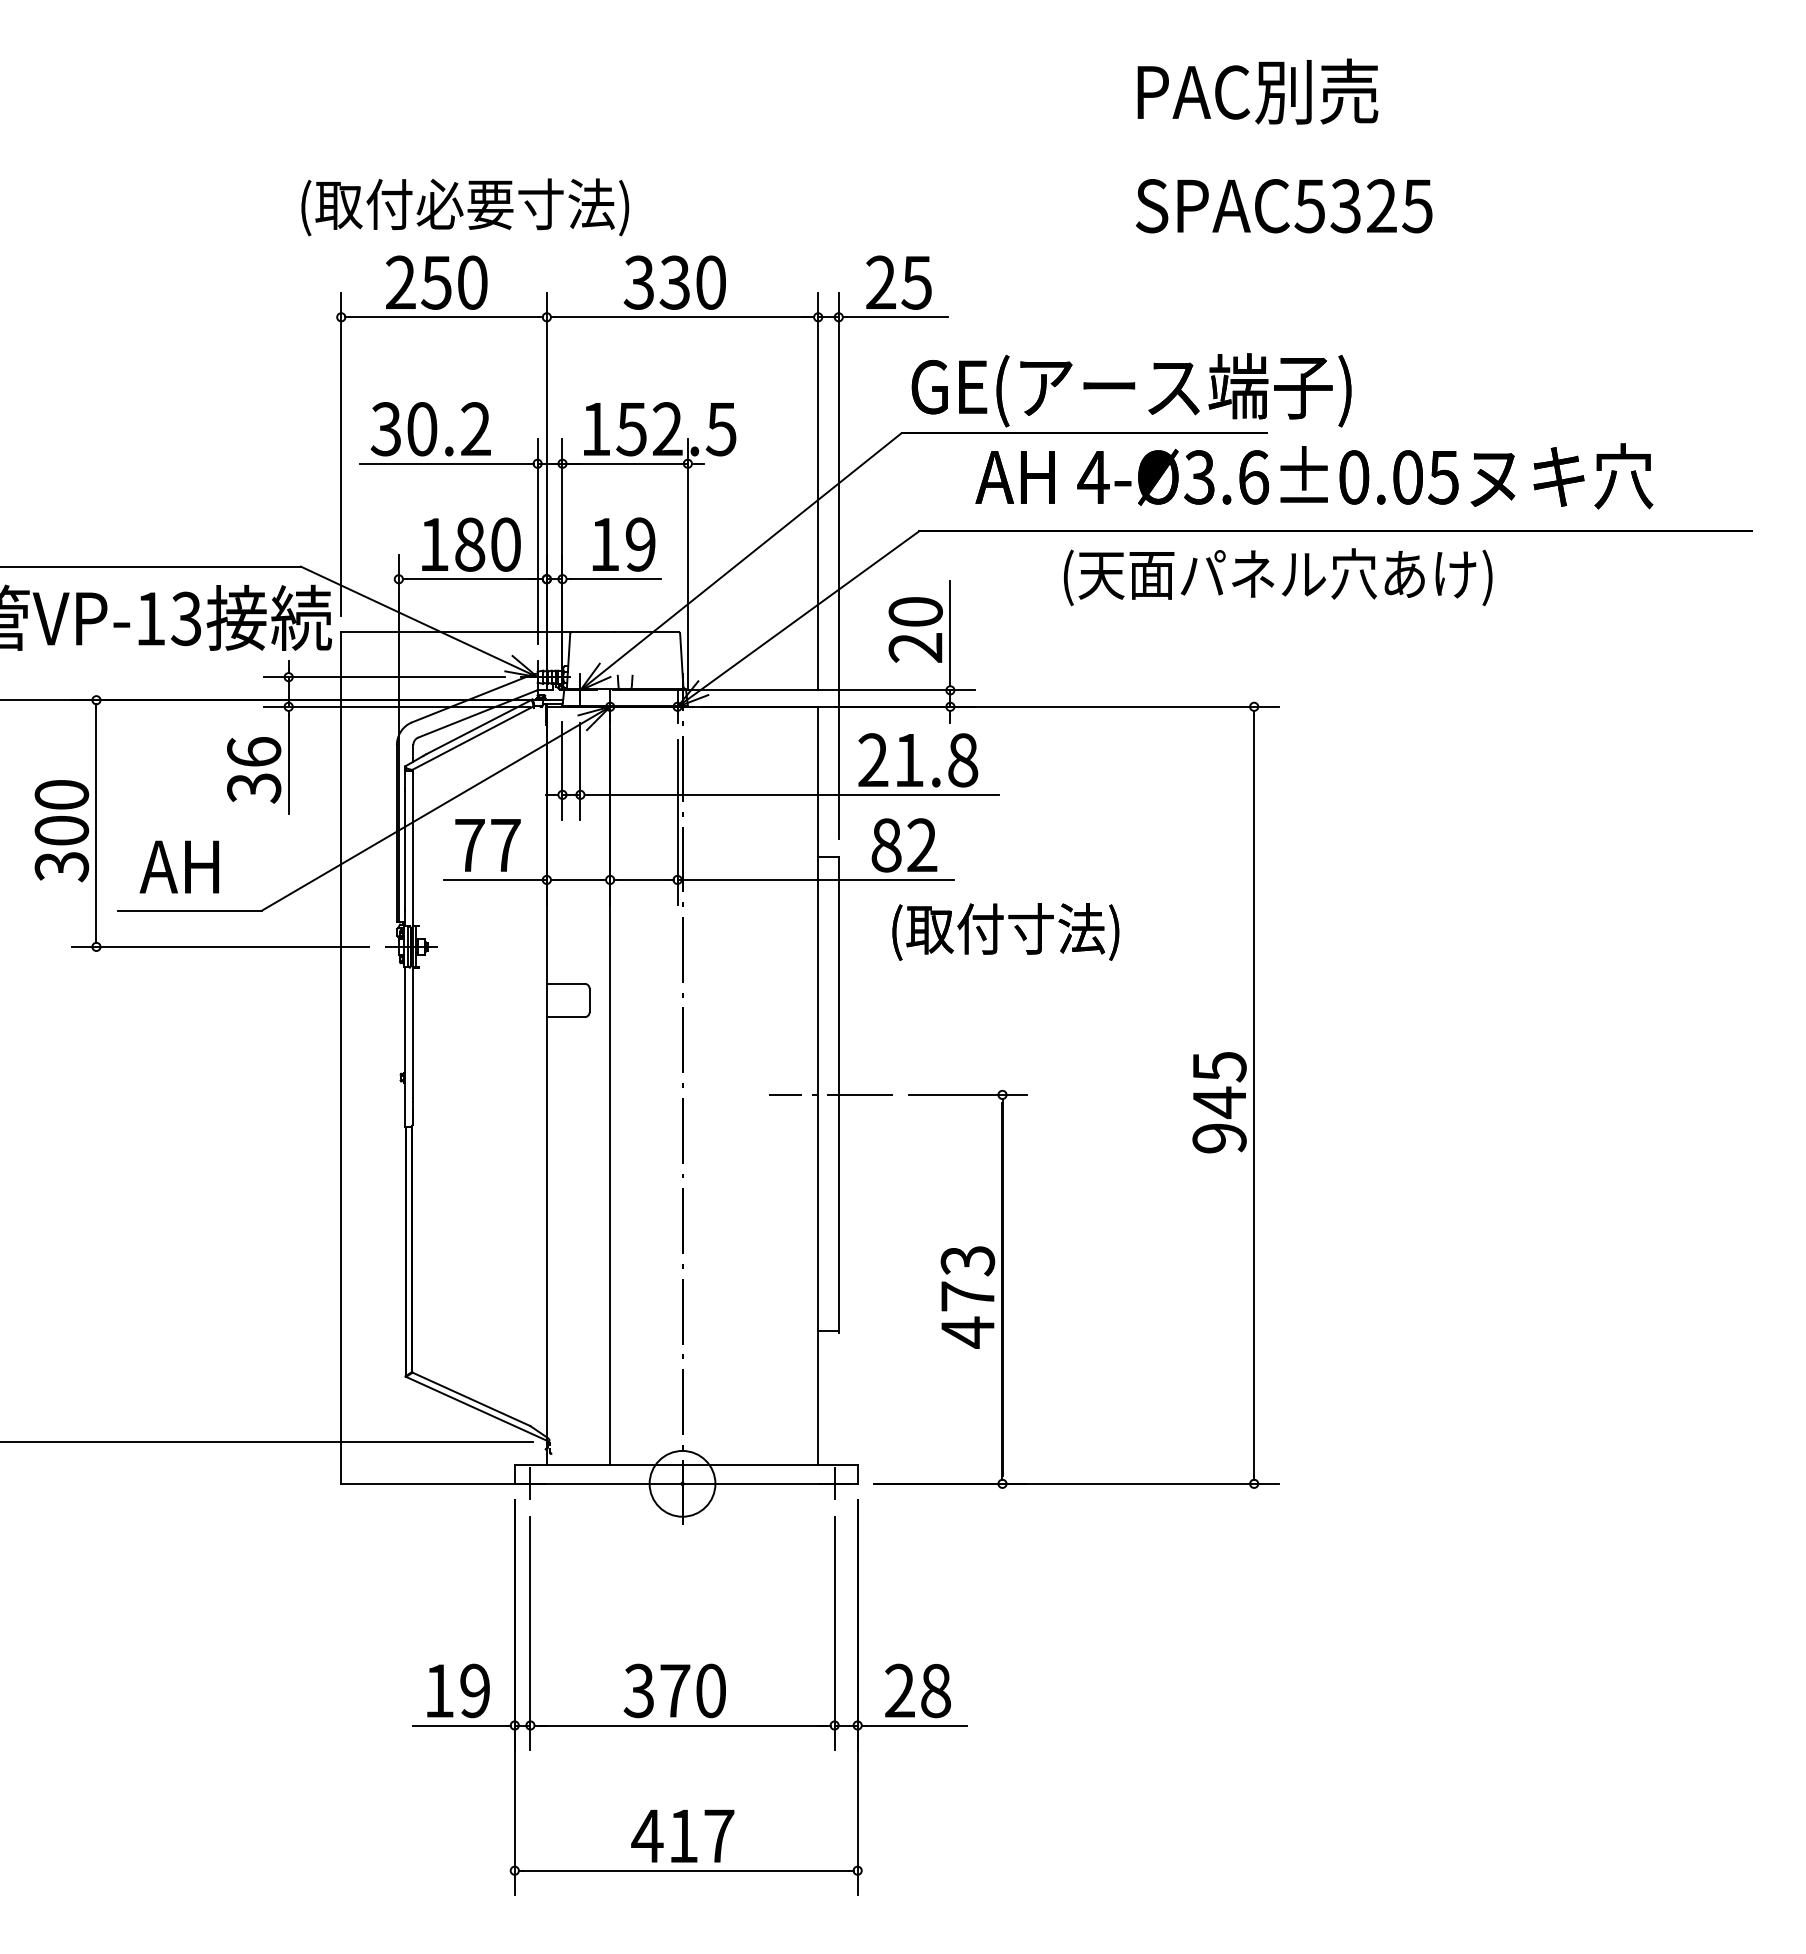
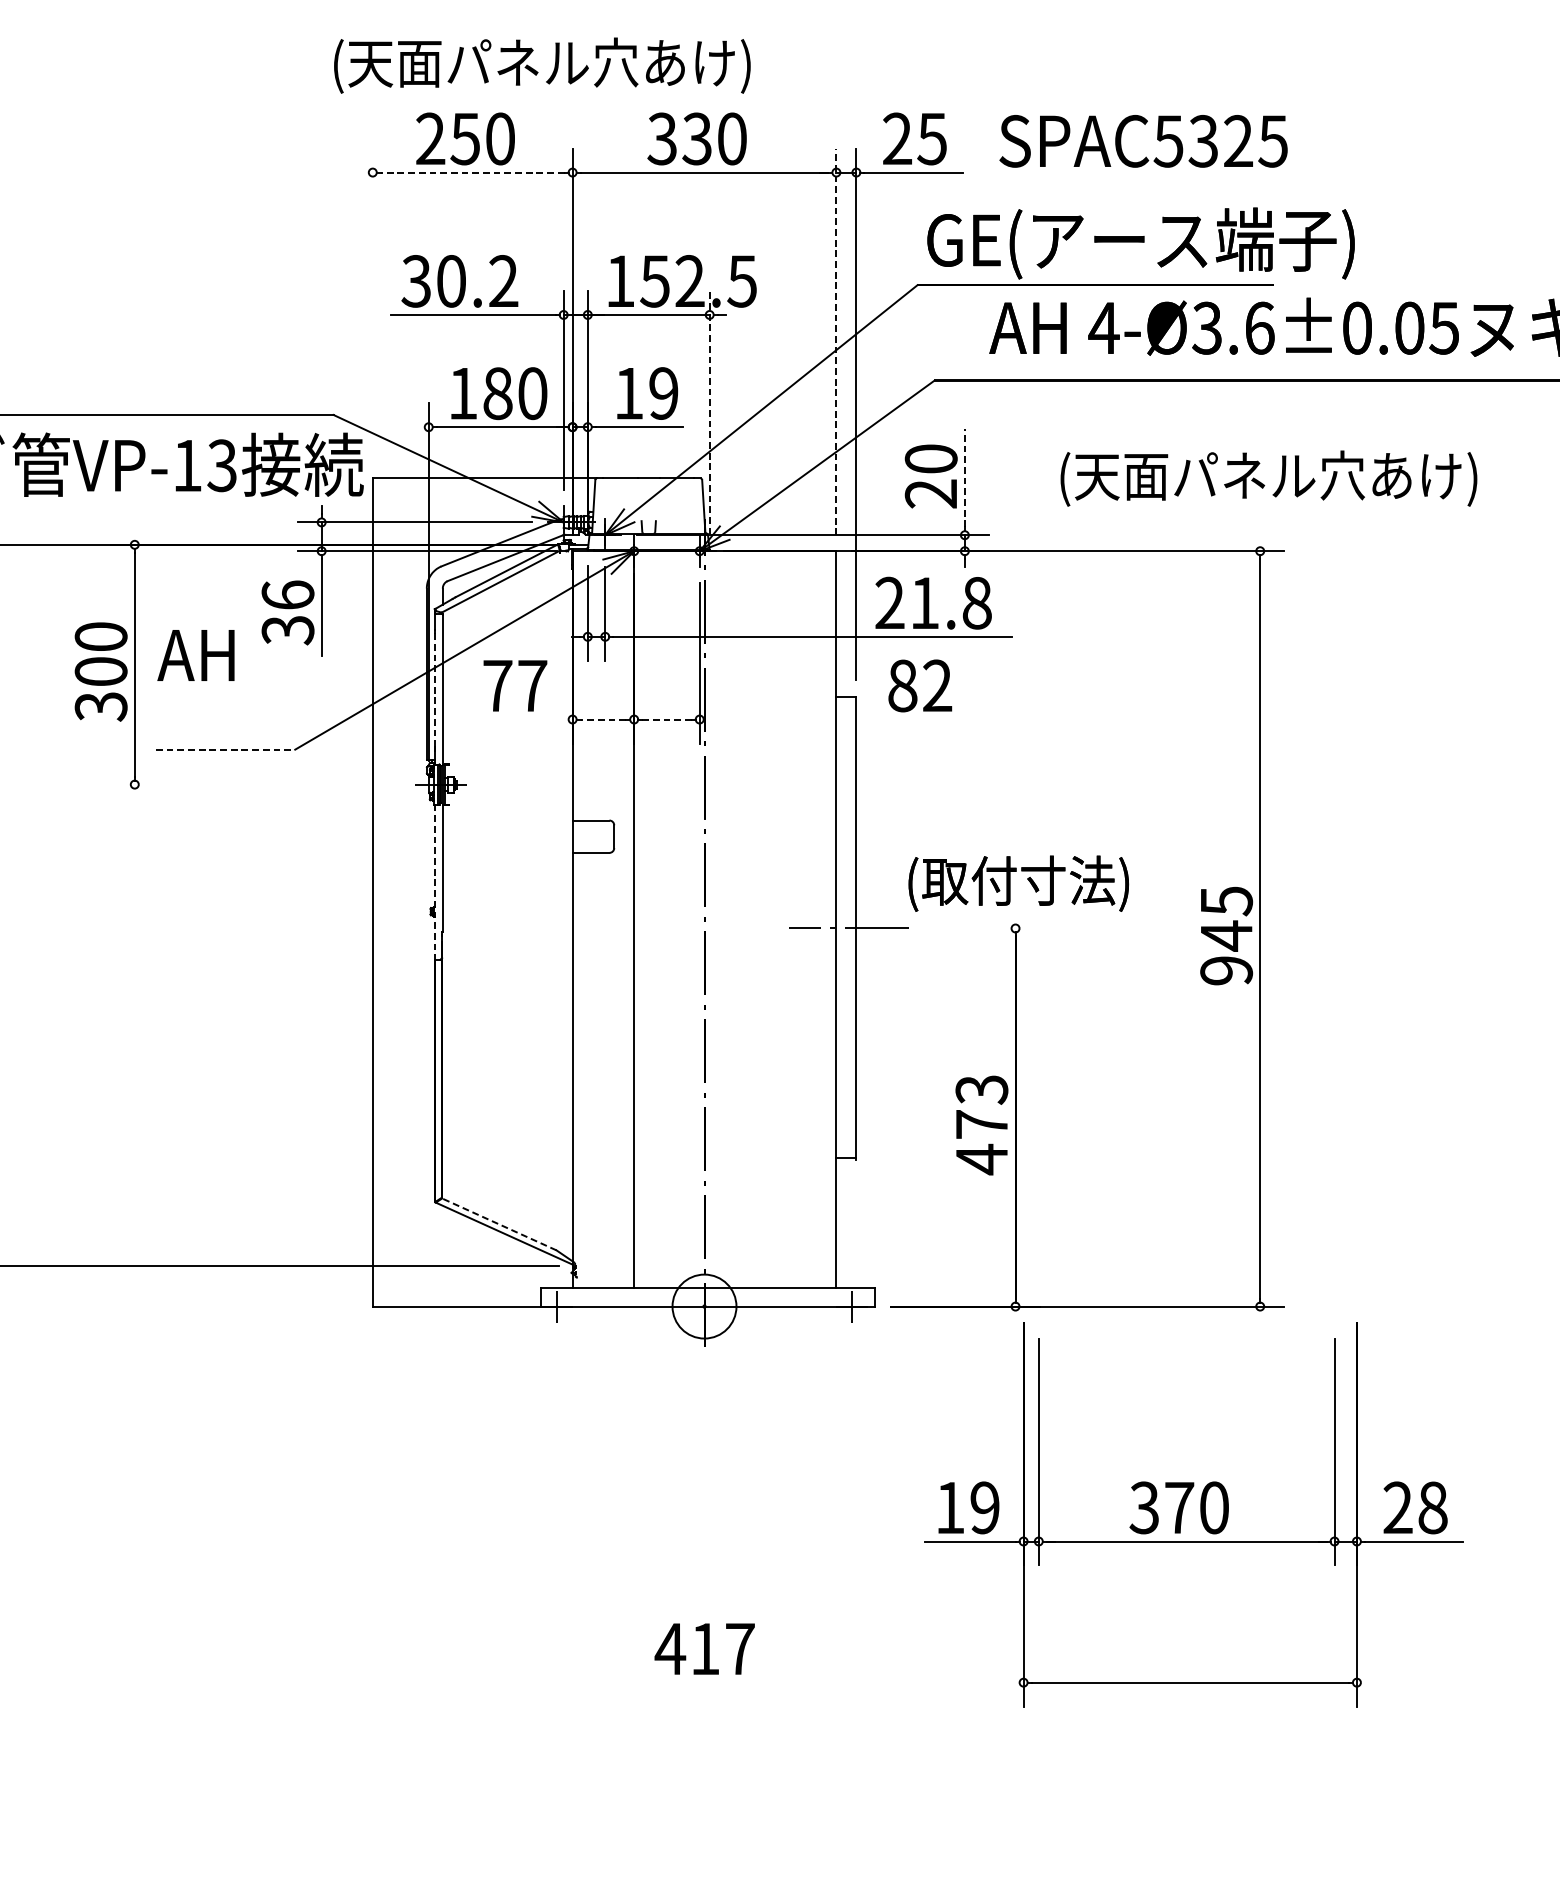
text: (1283, 206) -> (1142, 141), moved
text: (522, 207) -> (548, 65), (取付必要寸法) -> (天面パネル穴あけ)
line: (444, 317) -> (473, 172), solid -> dashed
line: (341, 453) -> (372, 304), removed
line: (818, 491) -> (836, 341), solid -> dashed
line: (687, 563) -> (709, 411), solid -> dashed
text: (1278, 577) -> (1269, 478), moved
line: (950, 631) -> (965, 478), solid -> dashed
line: (405, 849) -> (435, 689), solid -> dashed
text: (178, 866) -> (195, 654), moved
line: (494, 879) -> (521, 719), removed
line: (578, 879) -> (603, 719), solid -> dashed
line: (644, 879) -> (667, 719), solid -> dashed
line: (815, 879) -> (833, 719), removed
line: (189, 910) -> (225, 749), solid -> dashed
text: (1005, 931) -> (1018, 883), moved
line: (219, 946) -> (254, 784), removed
line: (405, 1047) -> (435, 882), solid -> dashed
line: (968, 1094) -> (982, 928), removed
line: (471, 1399) -> (499, 1224), solid -> dashed
part: (696, 1696) -> (1200, 1513), moved

